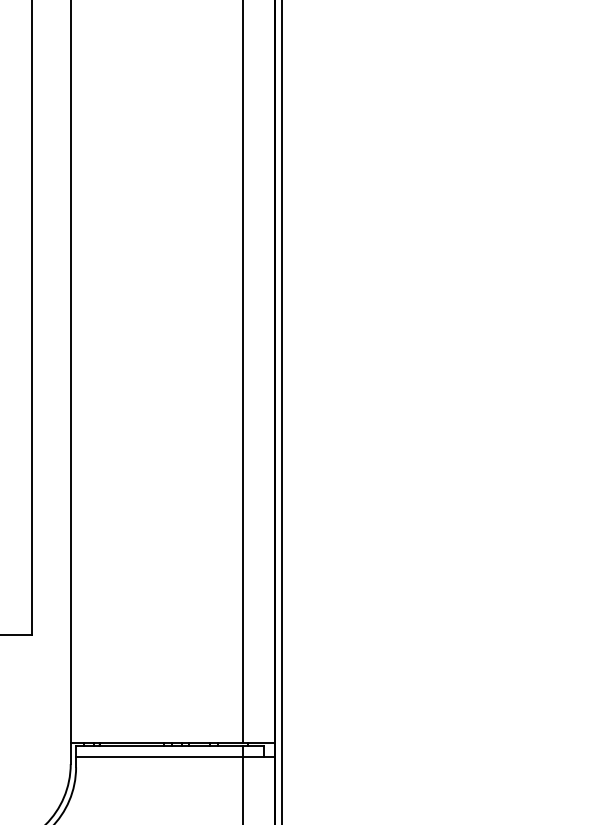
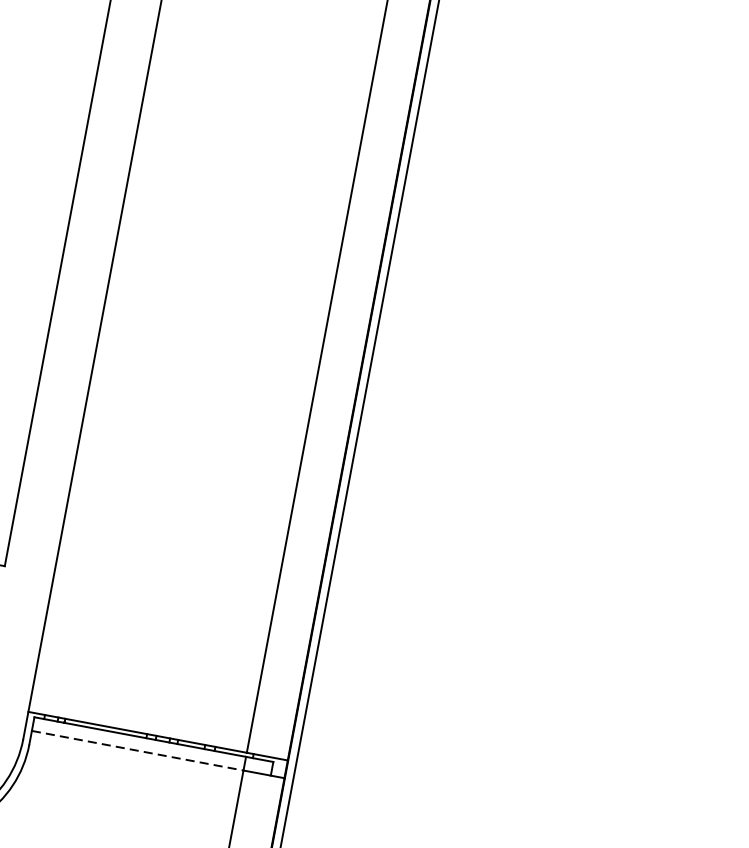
line: (159, 756) -> (137, 750), solid -> dashed

